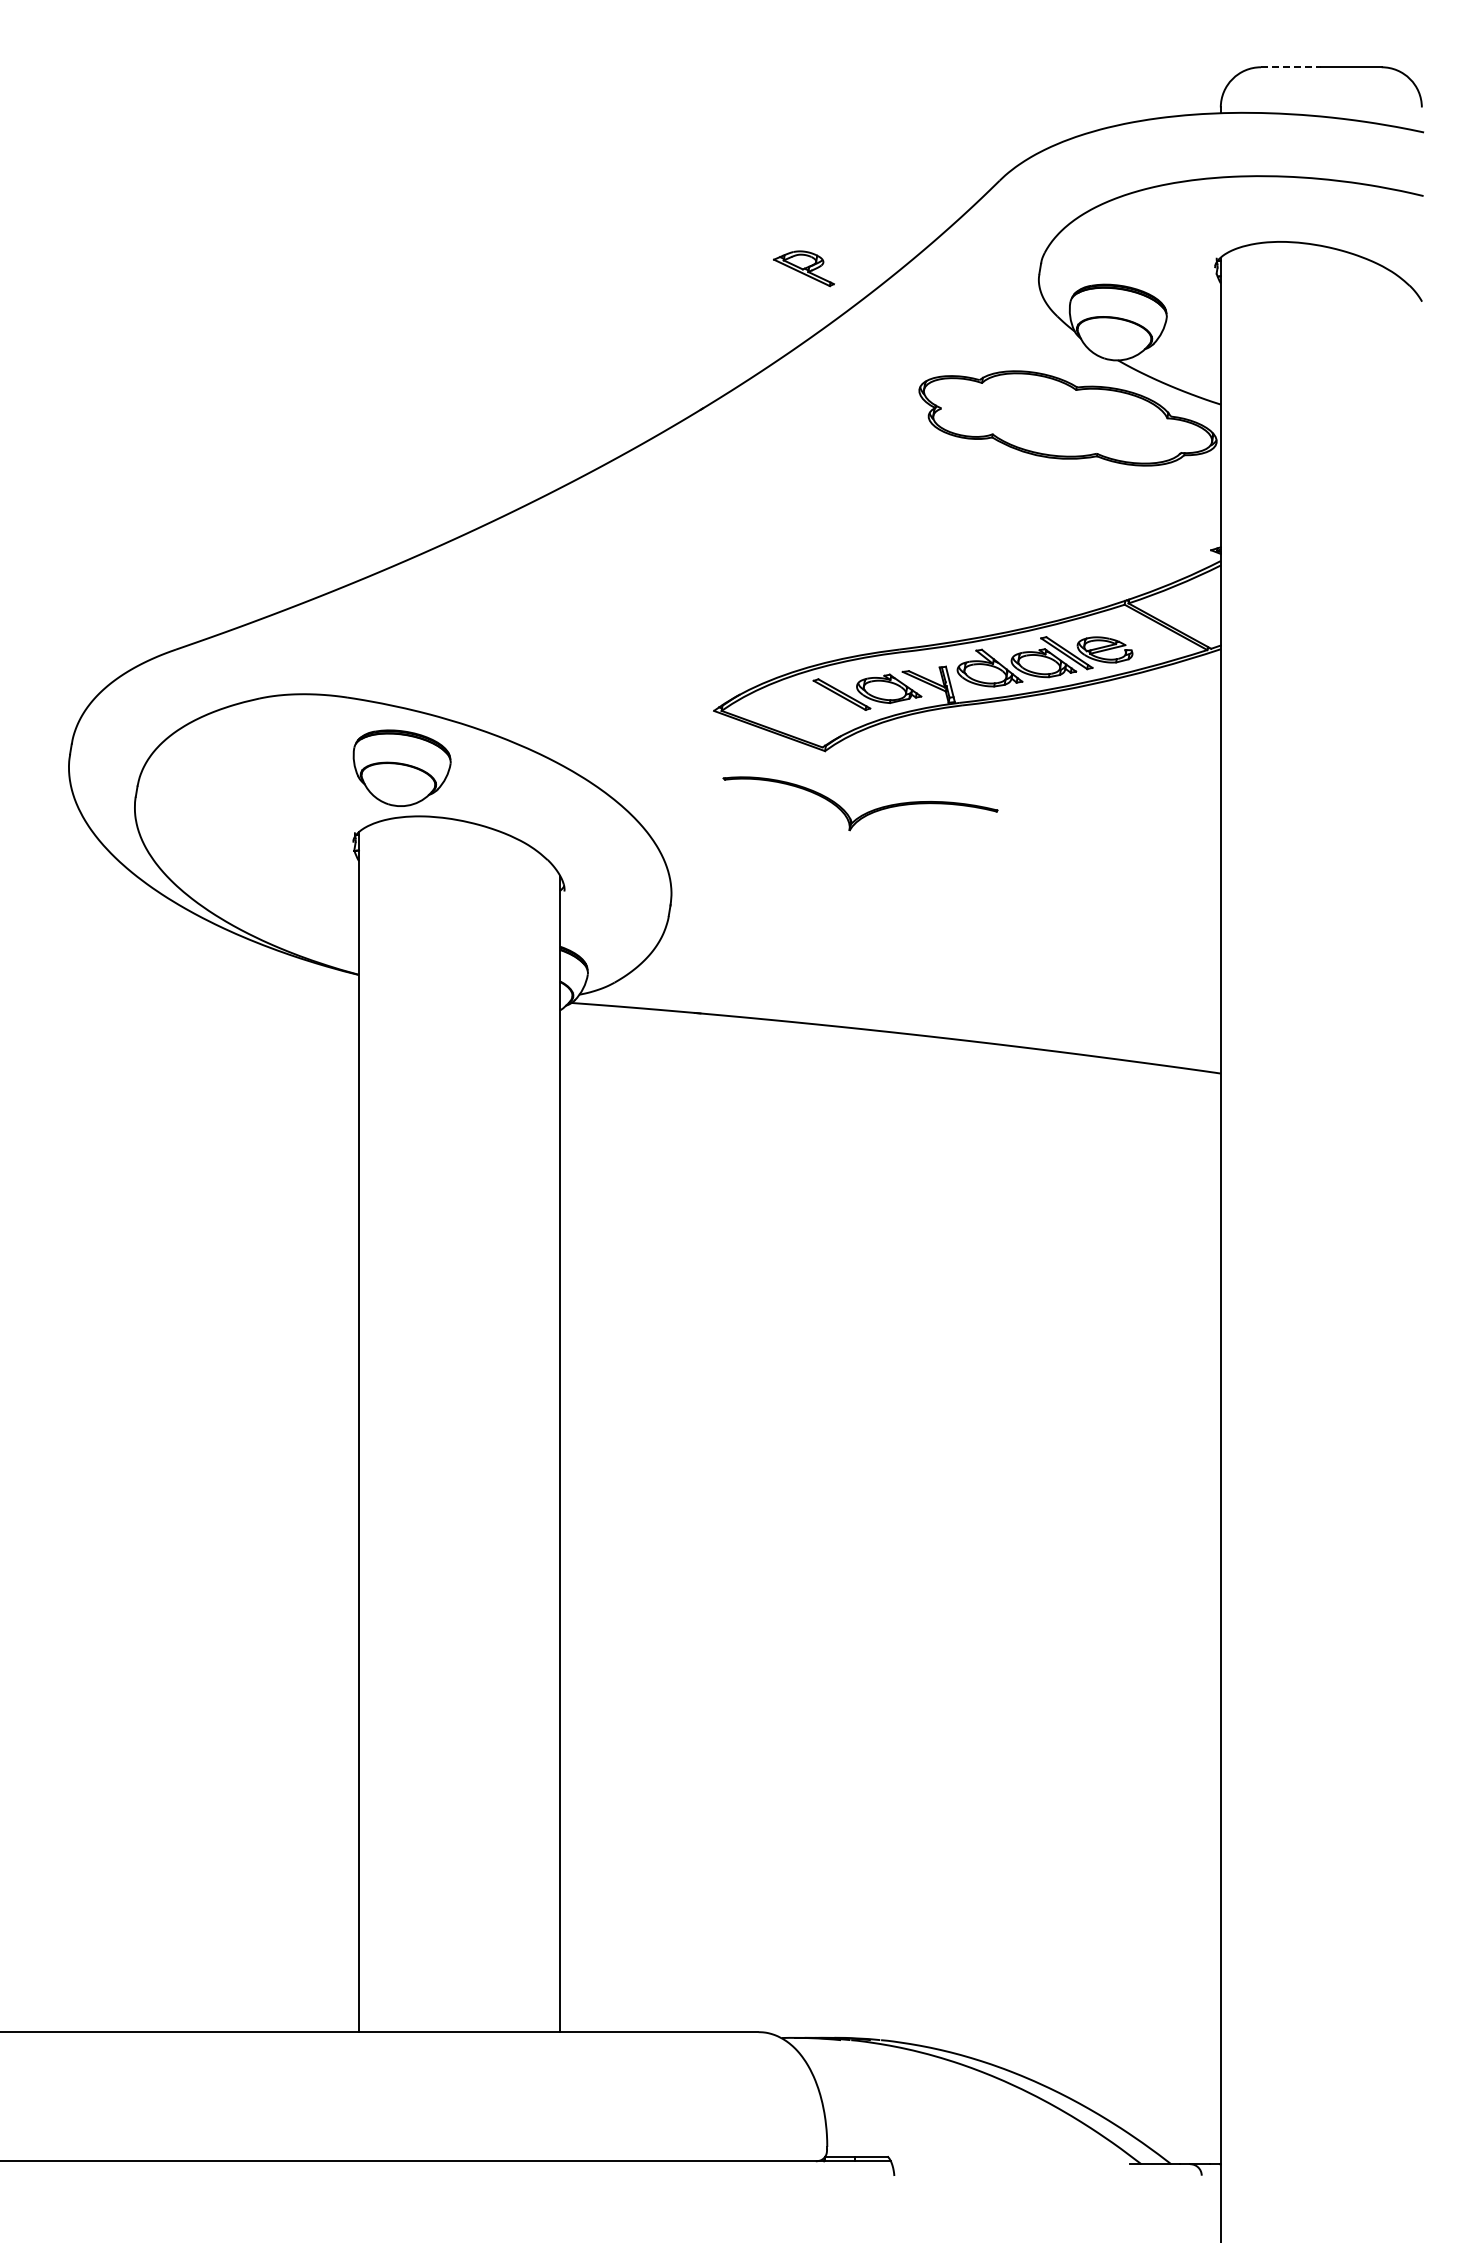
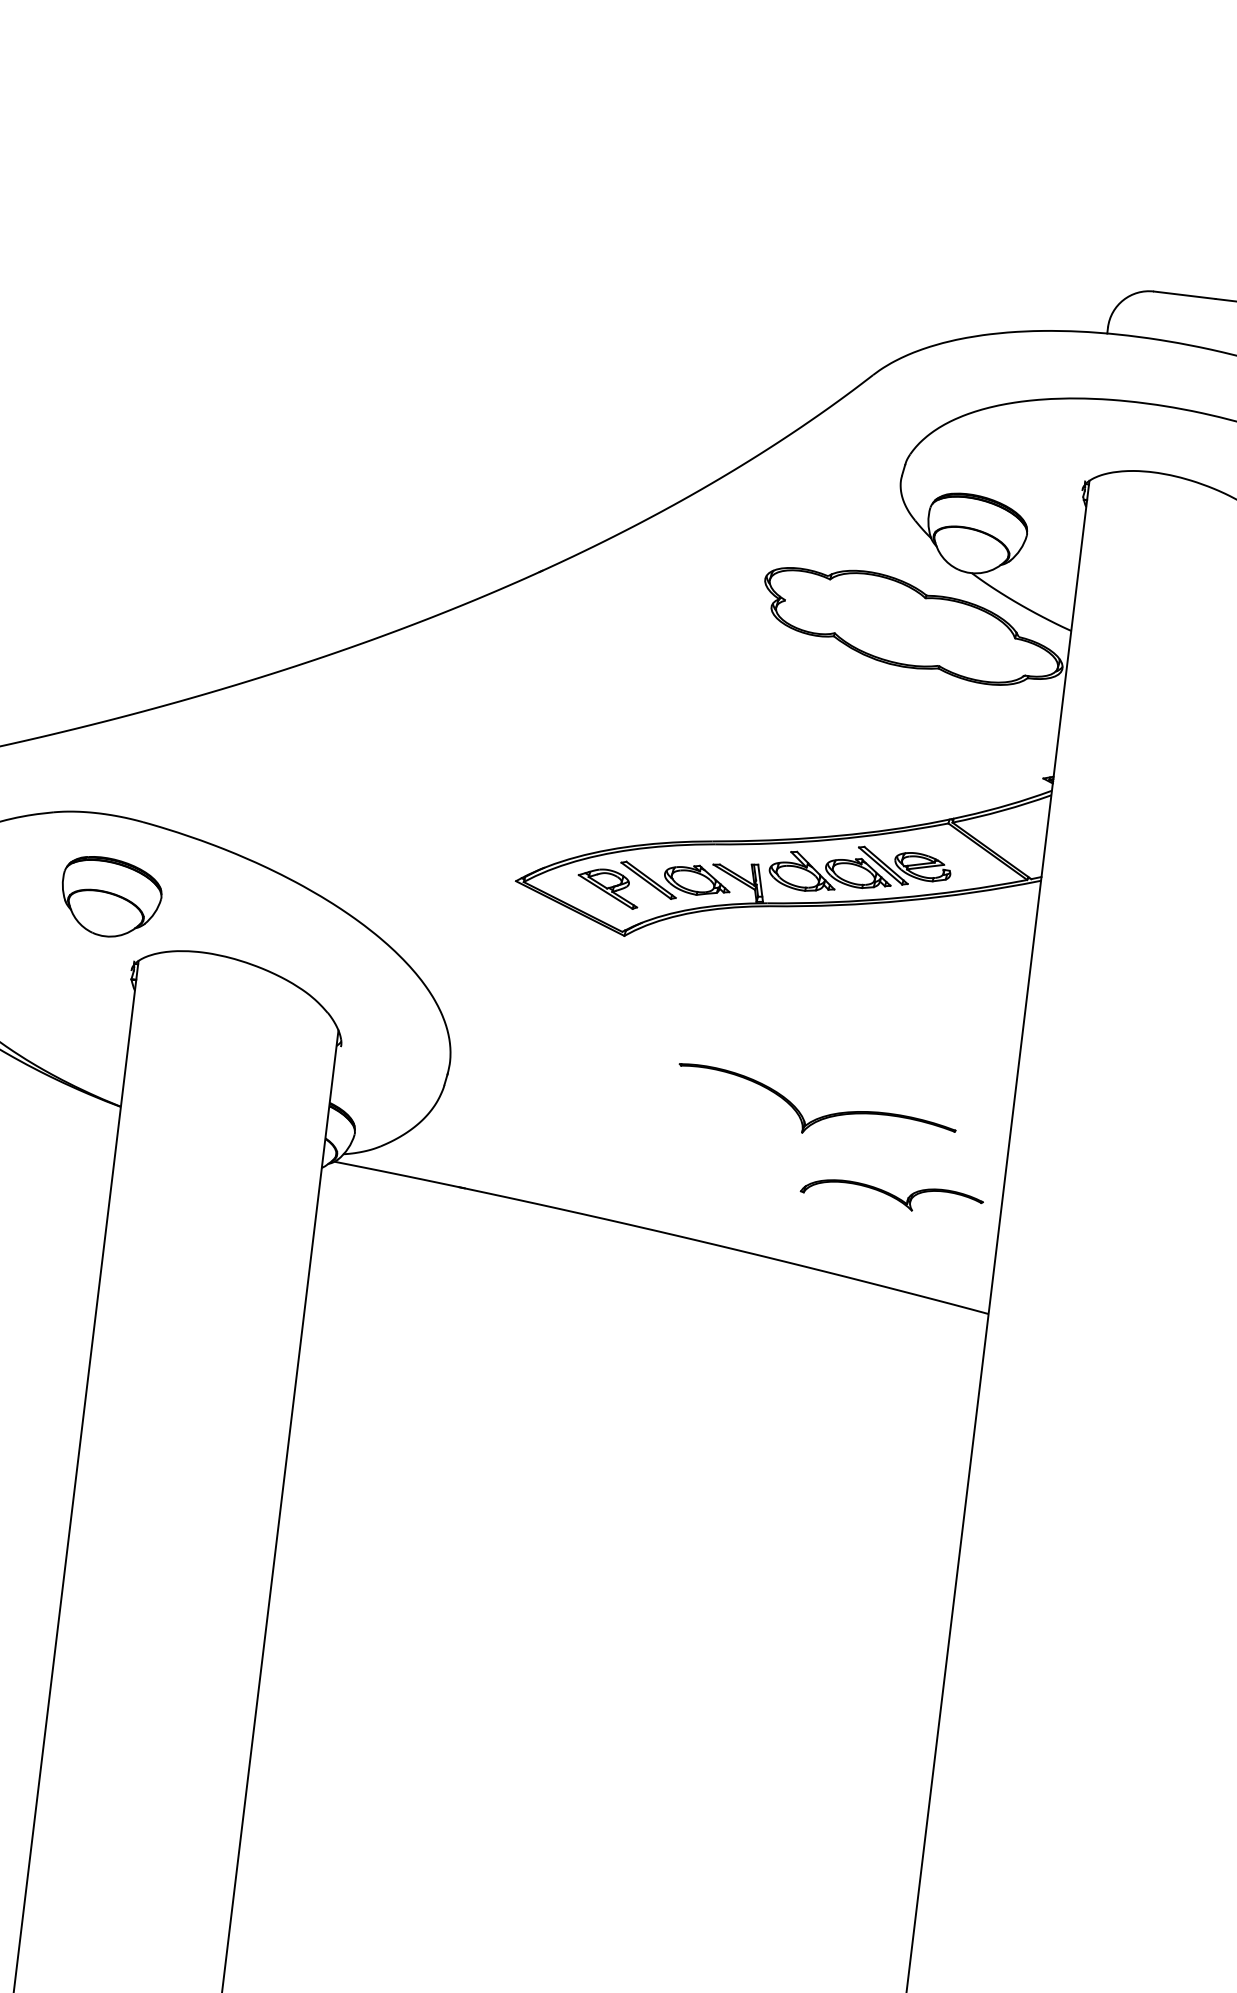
line: (1291, 67) -> (1185, 295), dashed -> solid
part: (803, 268) -> (607, 887), moved
part: (401, 767) -> (110, 896), moved
part: (865, 812) -> (820, 1116), moved
part: (1113, 970) -> (891, 1195), added

